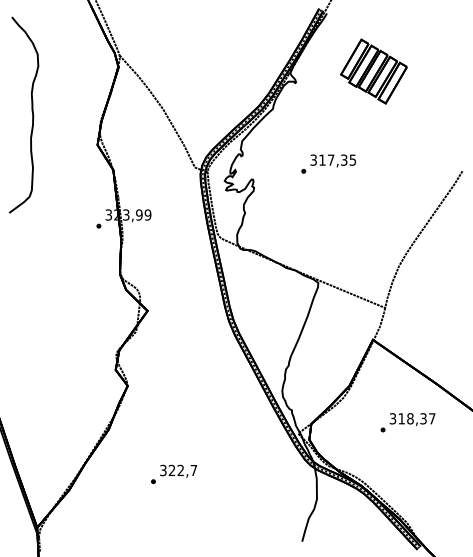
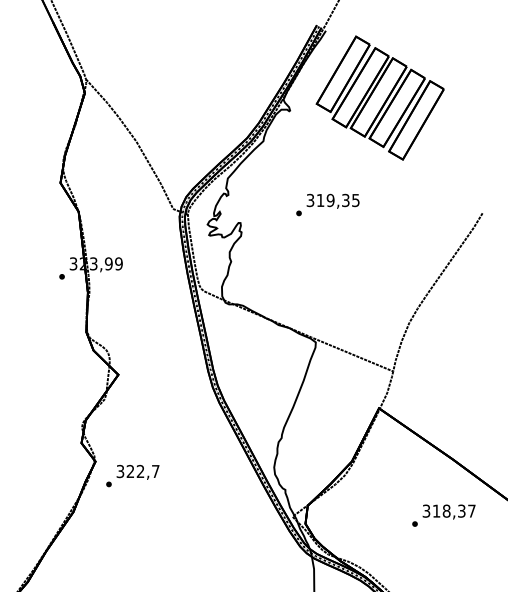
part: (373, 71) -> (379, 97), size x1.67
text: (330, 159) -> (329, 199), 317,35 -> 319,35
text: (407, 422) -> (443, 515), moved
text: (173, 474) -> (132, 476), moved

